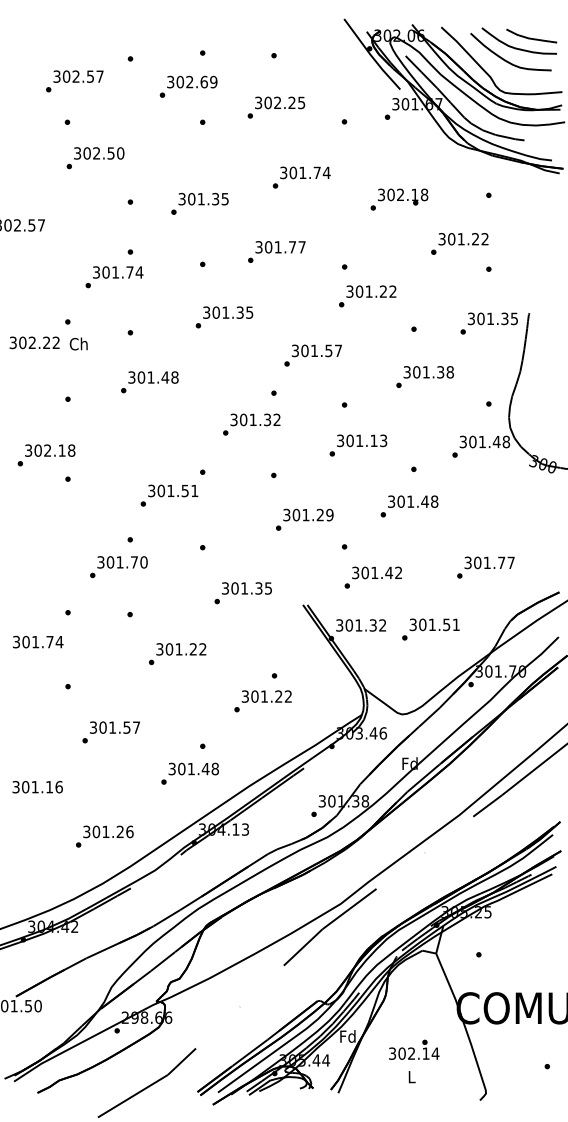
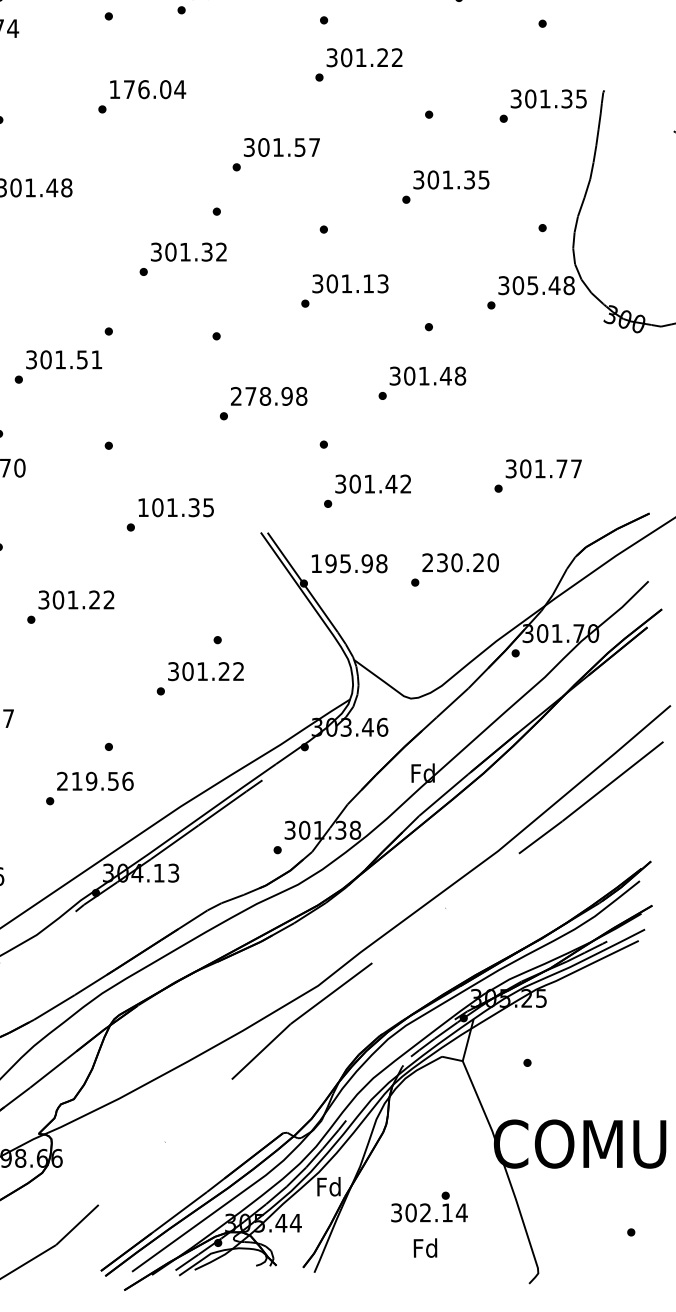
text: (228, 312) -> (147, 89), 301.35 -> 176.04
text: (449, 372) -> (482, 180), 301.38 -> 301.35
text: (481, 442) -> (531, 286), 301.48 -> 305.48
text: (308, 514) -> (269, 395), 301.29 -> 278.98
text: (224, 588) -> (141, 507), 301.35 -> 101.35
text: (434, 624) -> (460, 562), 301.51 -> 230.20
text: (361, 625) -> (349, 563), 301.32 -> 195.98
text: (193, 768) -> (94, 780), 301.48 -> 219.56
text: (411, 1076) -> (425, 1247), L -> Fd

